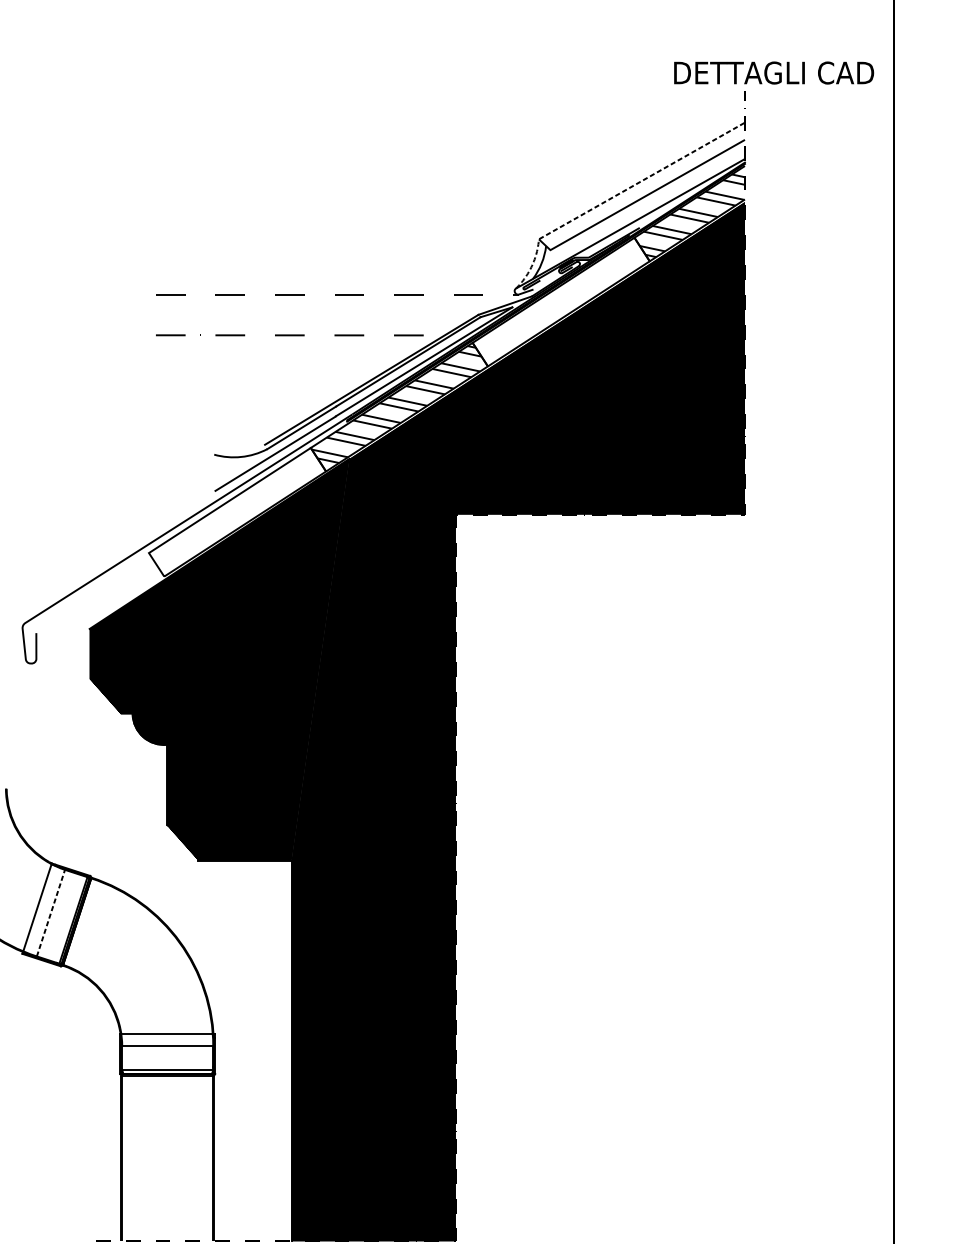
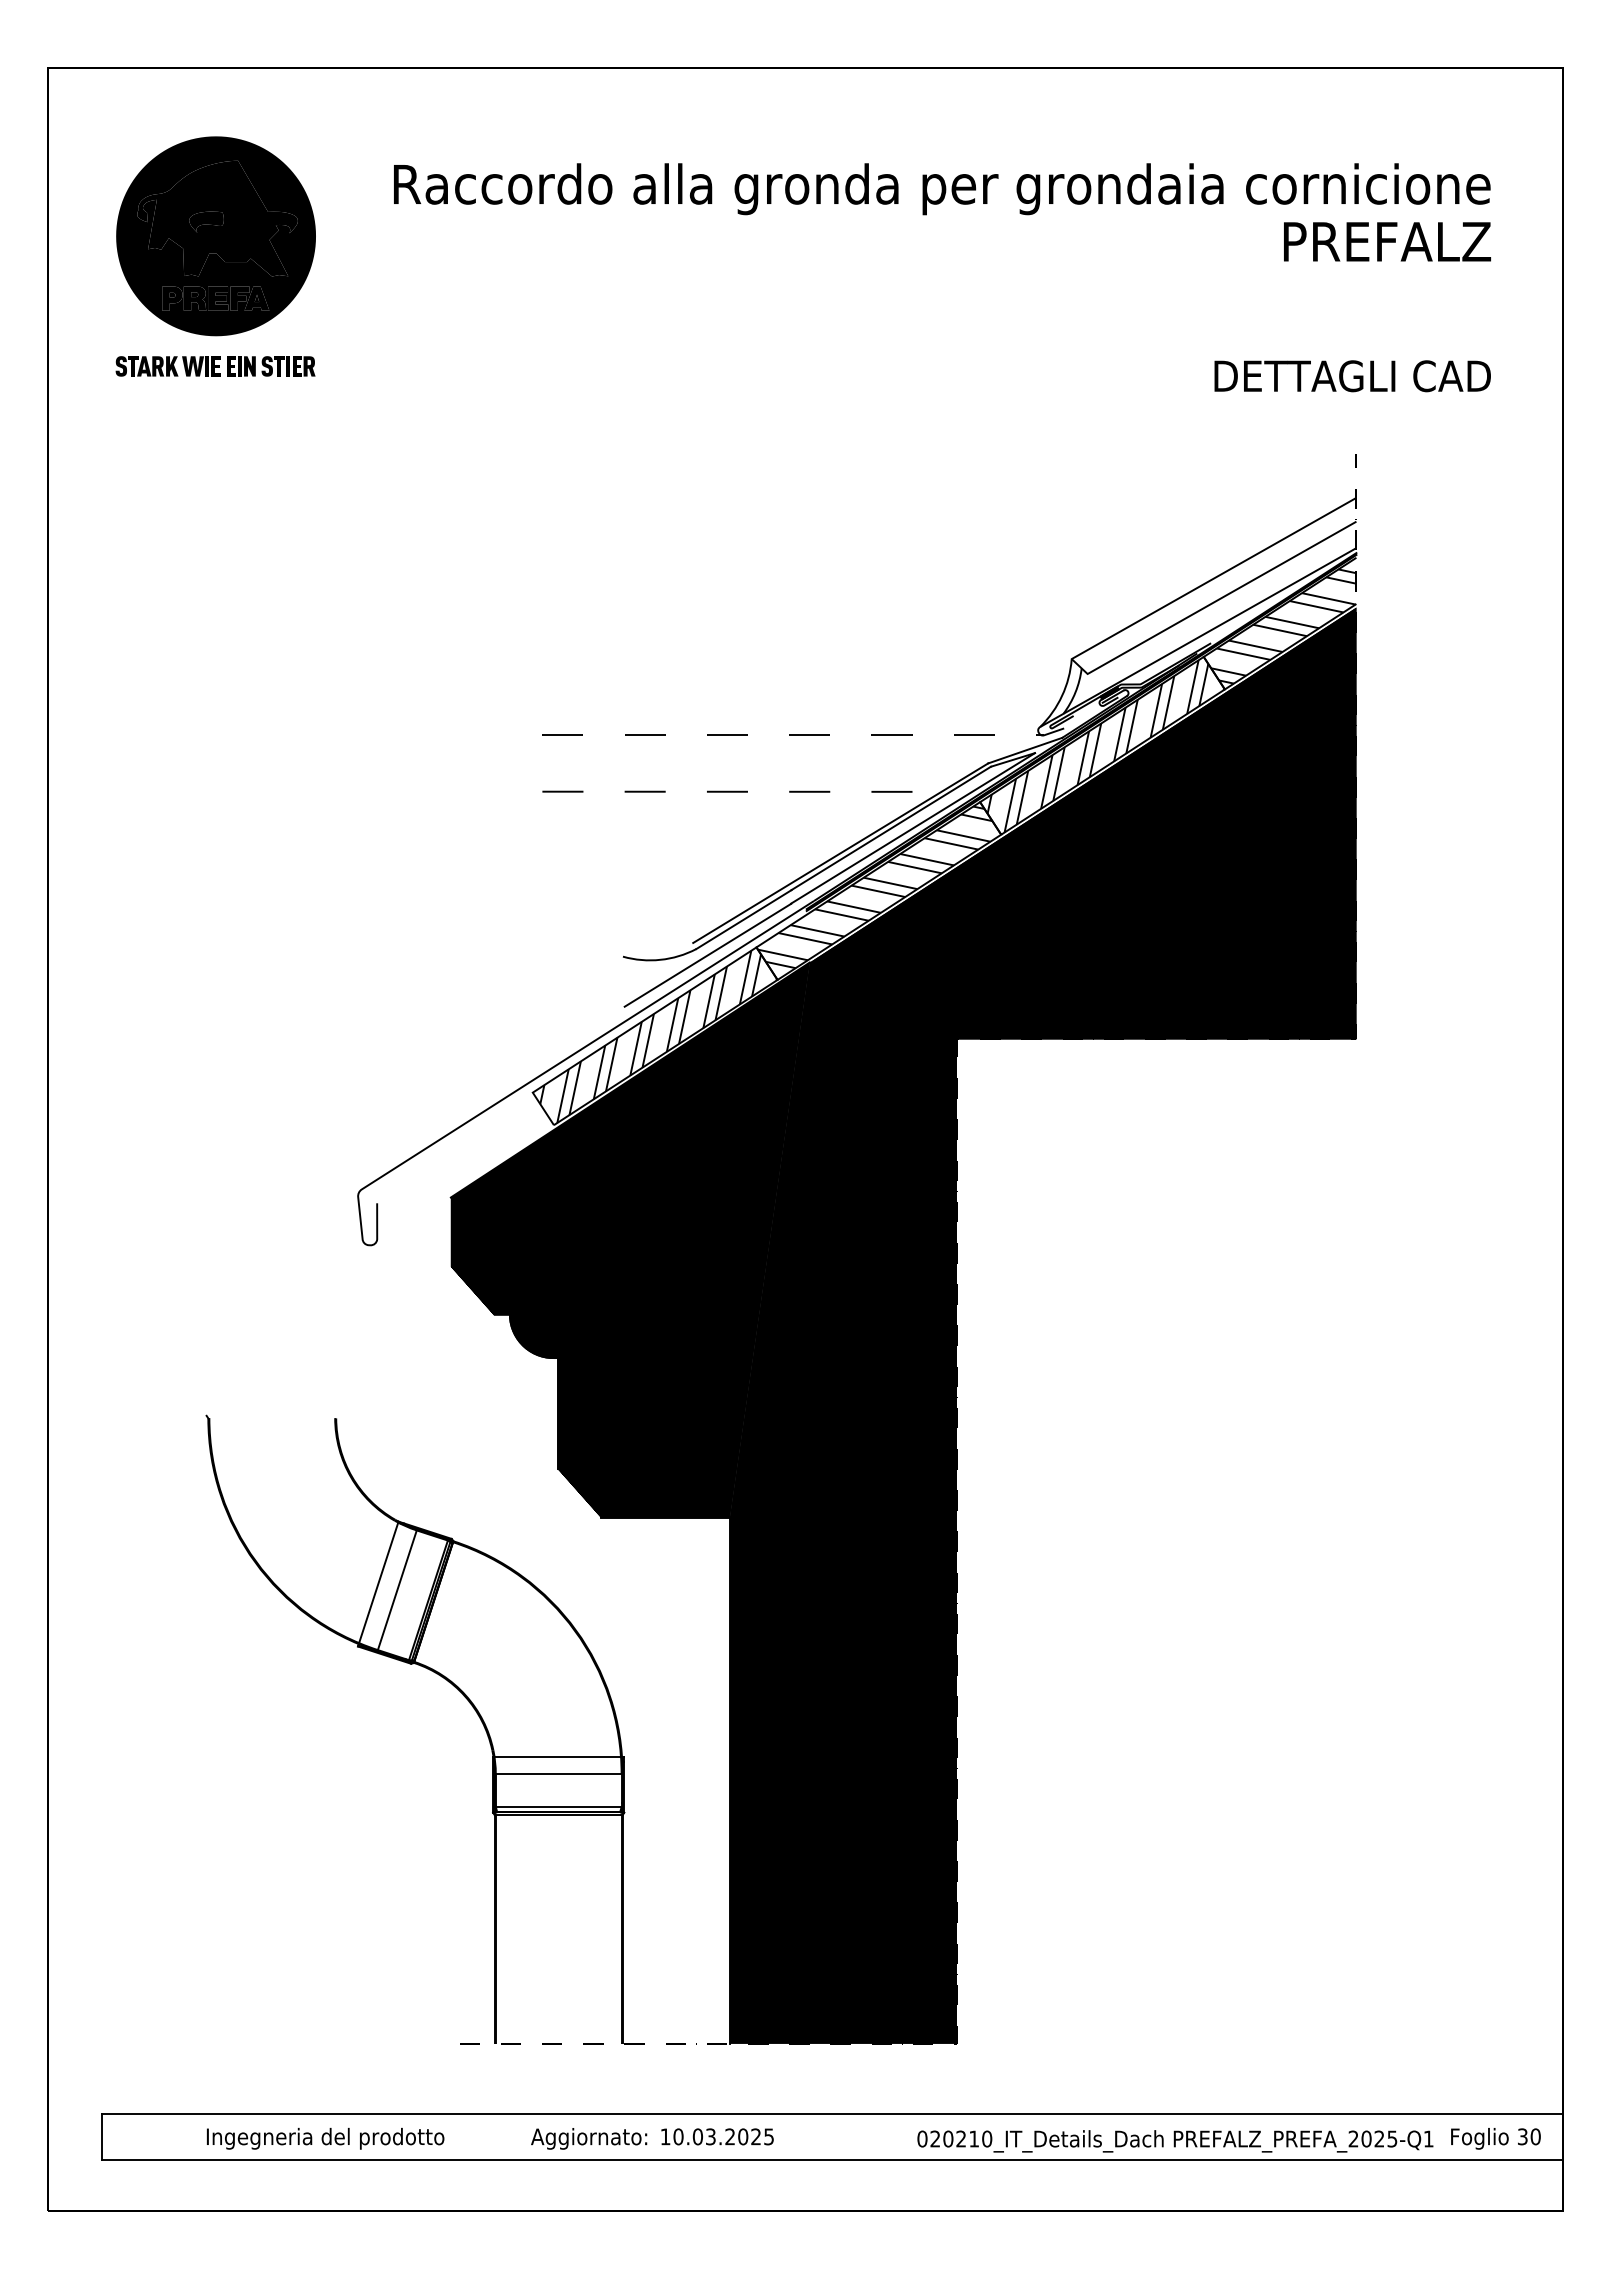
text: (773, 73) -> (1352, 376), moved
line: (614, 196) -> (1175, 600), dashed -> solid
hatch: (563, 302) -> (1105, 746), added
hatch: (239, 512) -> (658, 1036), added
line: (51, 913) -> (397, 1590), dashed -> solid

